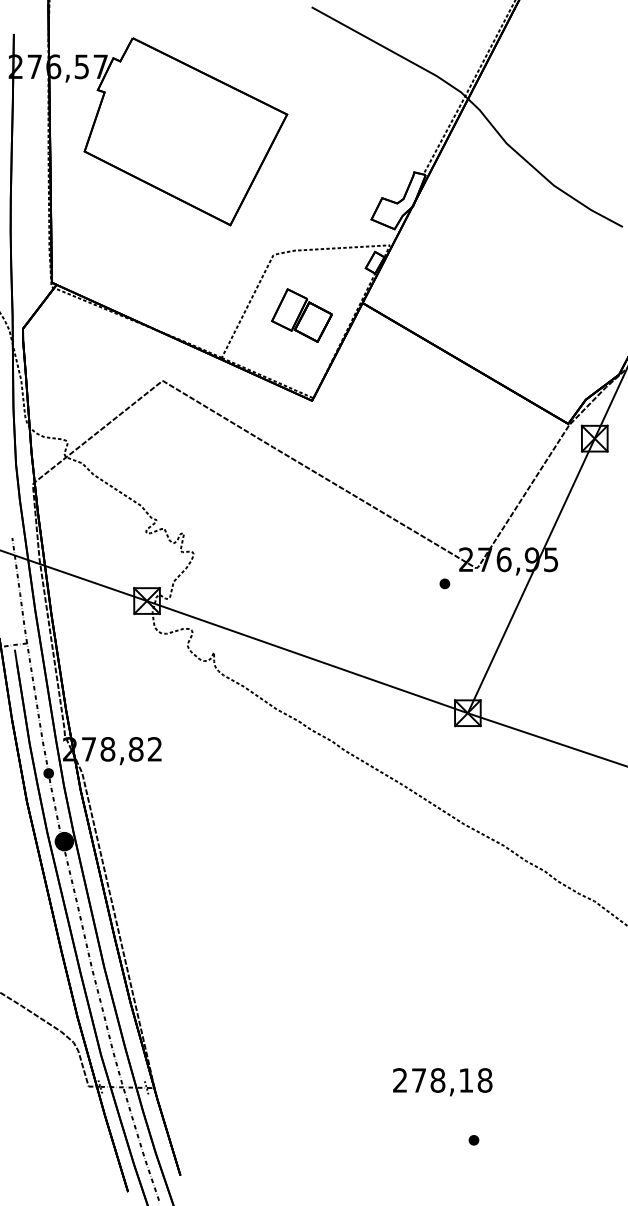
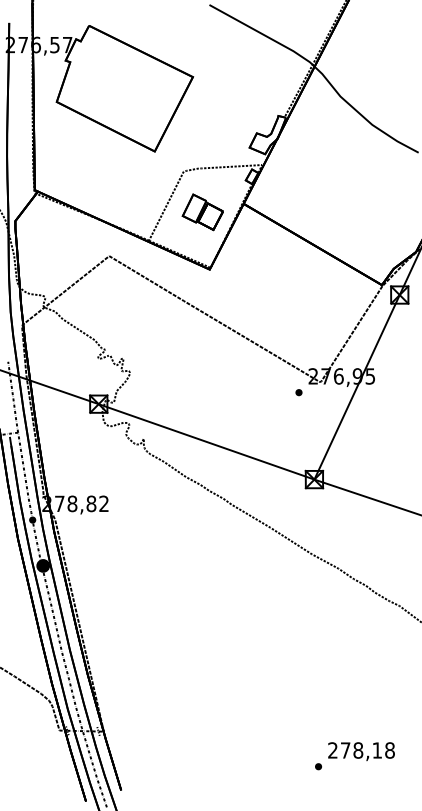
text: (442, 1081) -> (361, 751), moved

